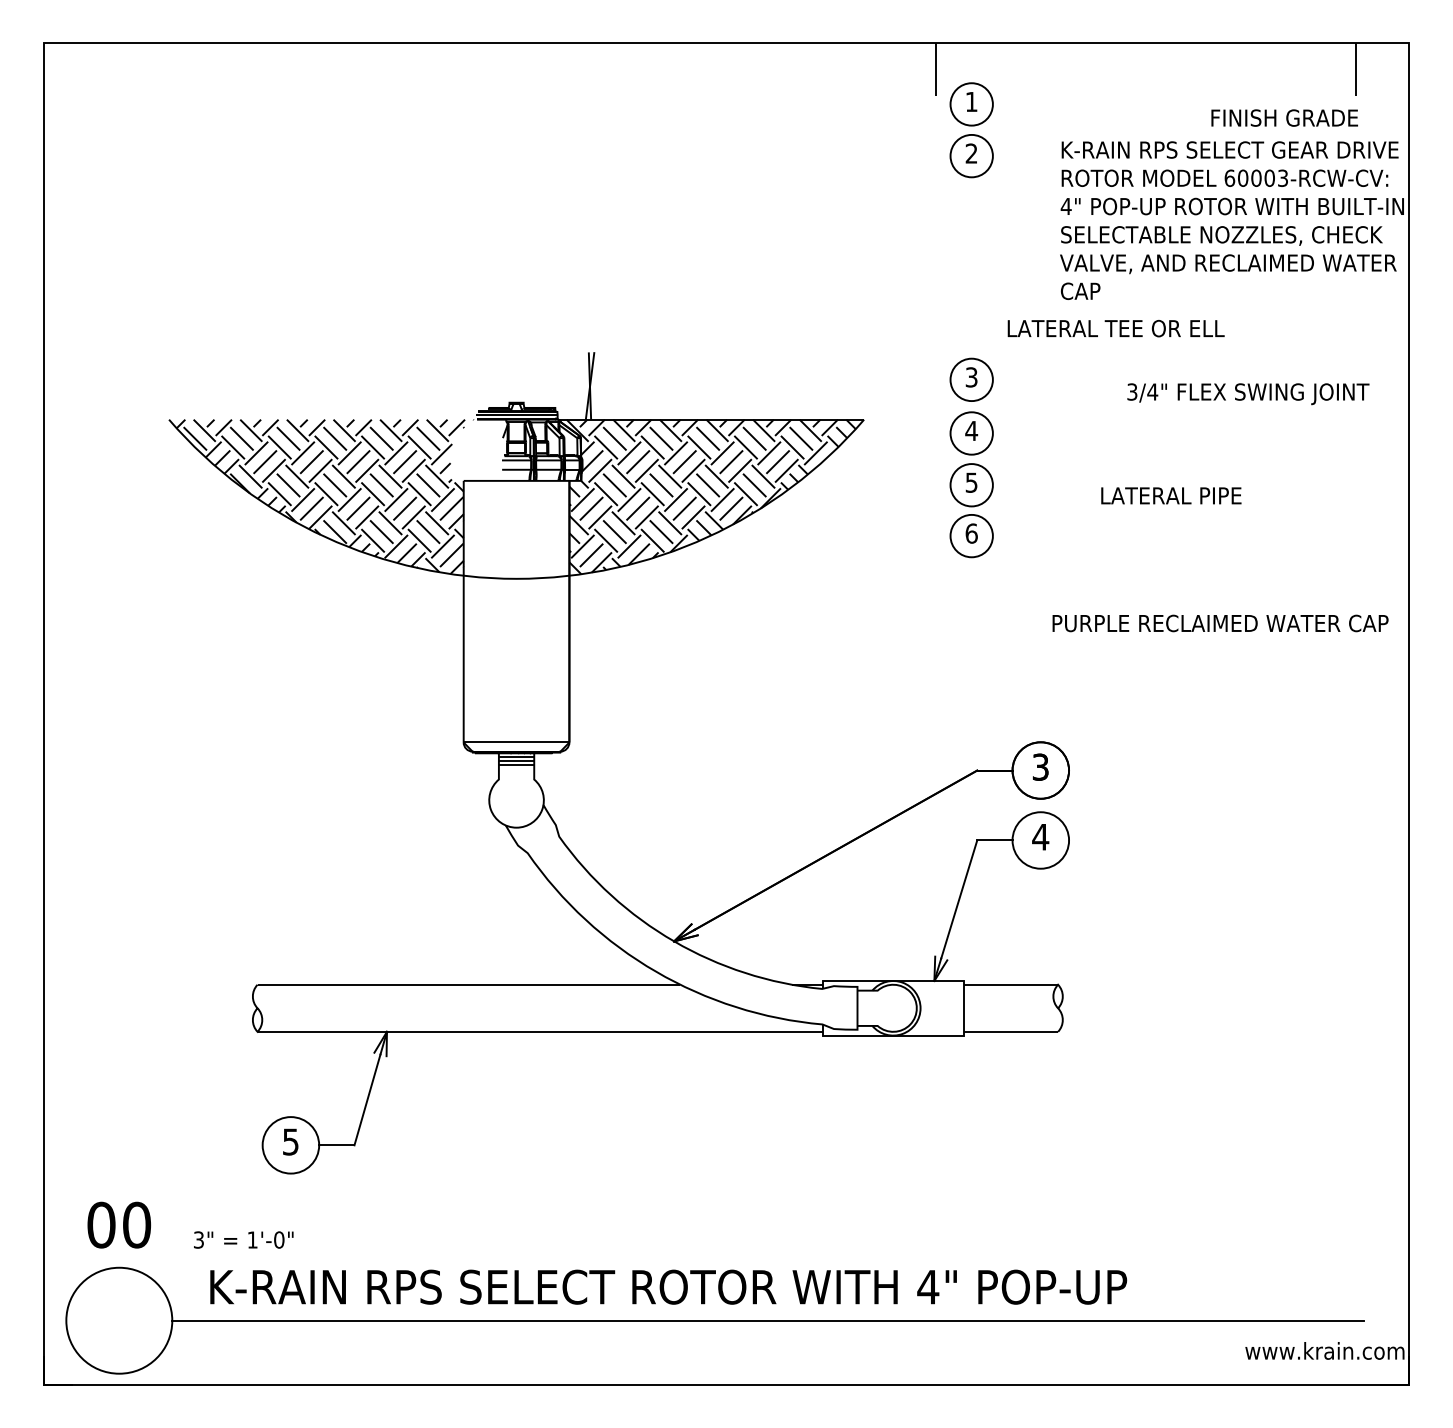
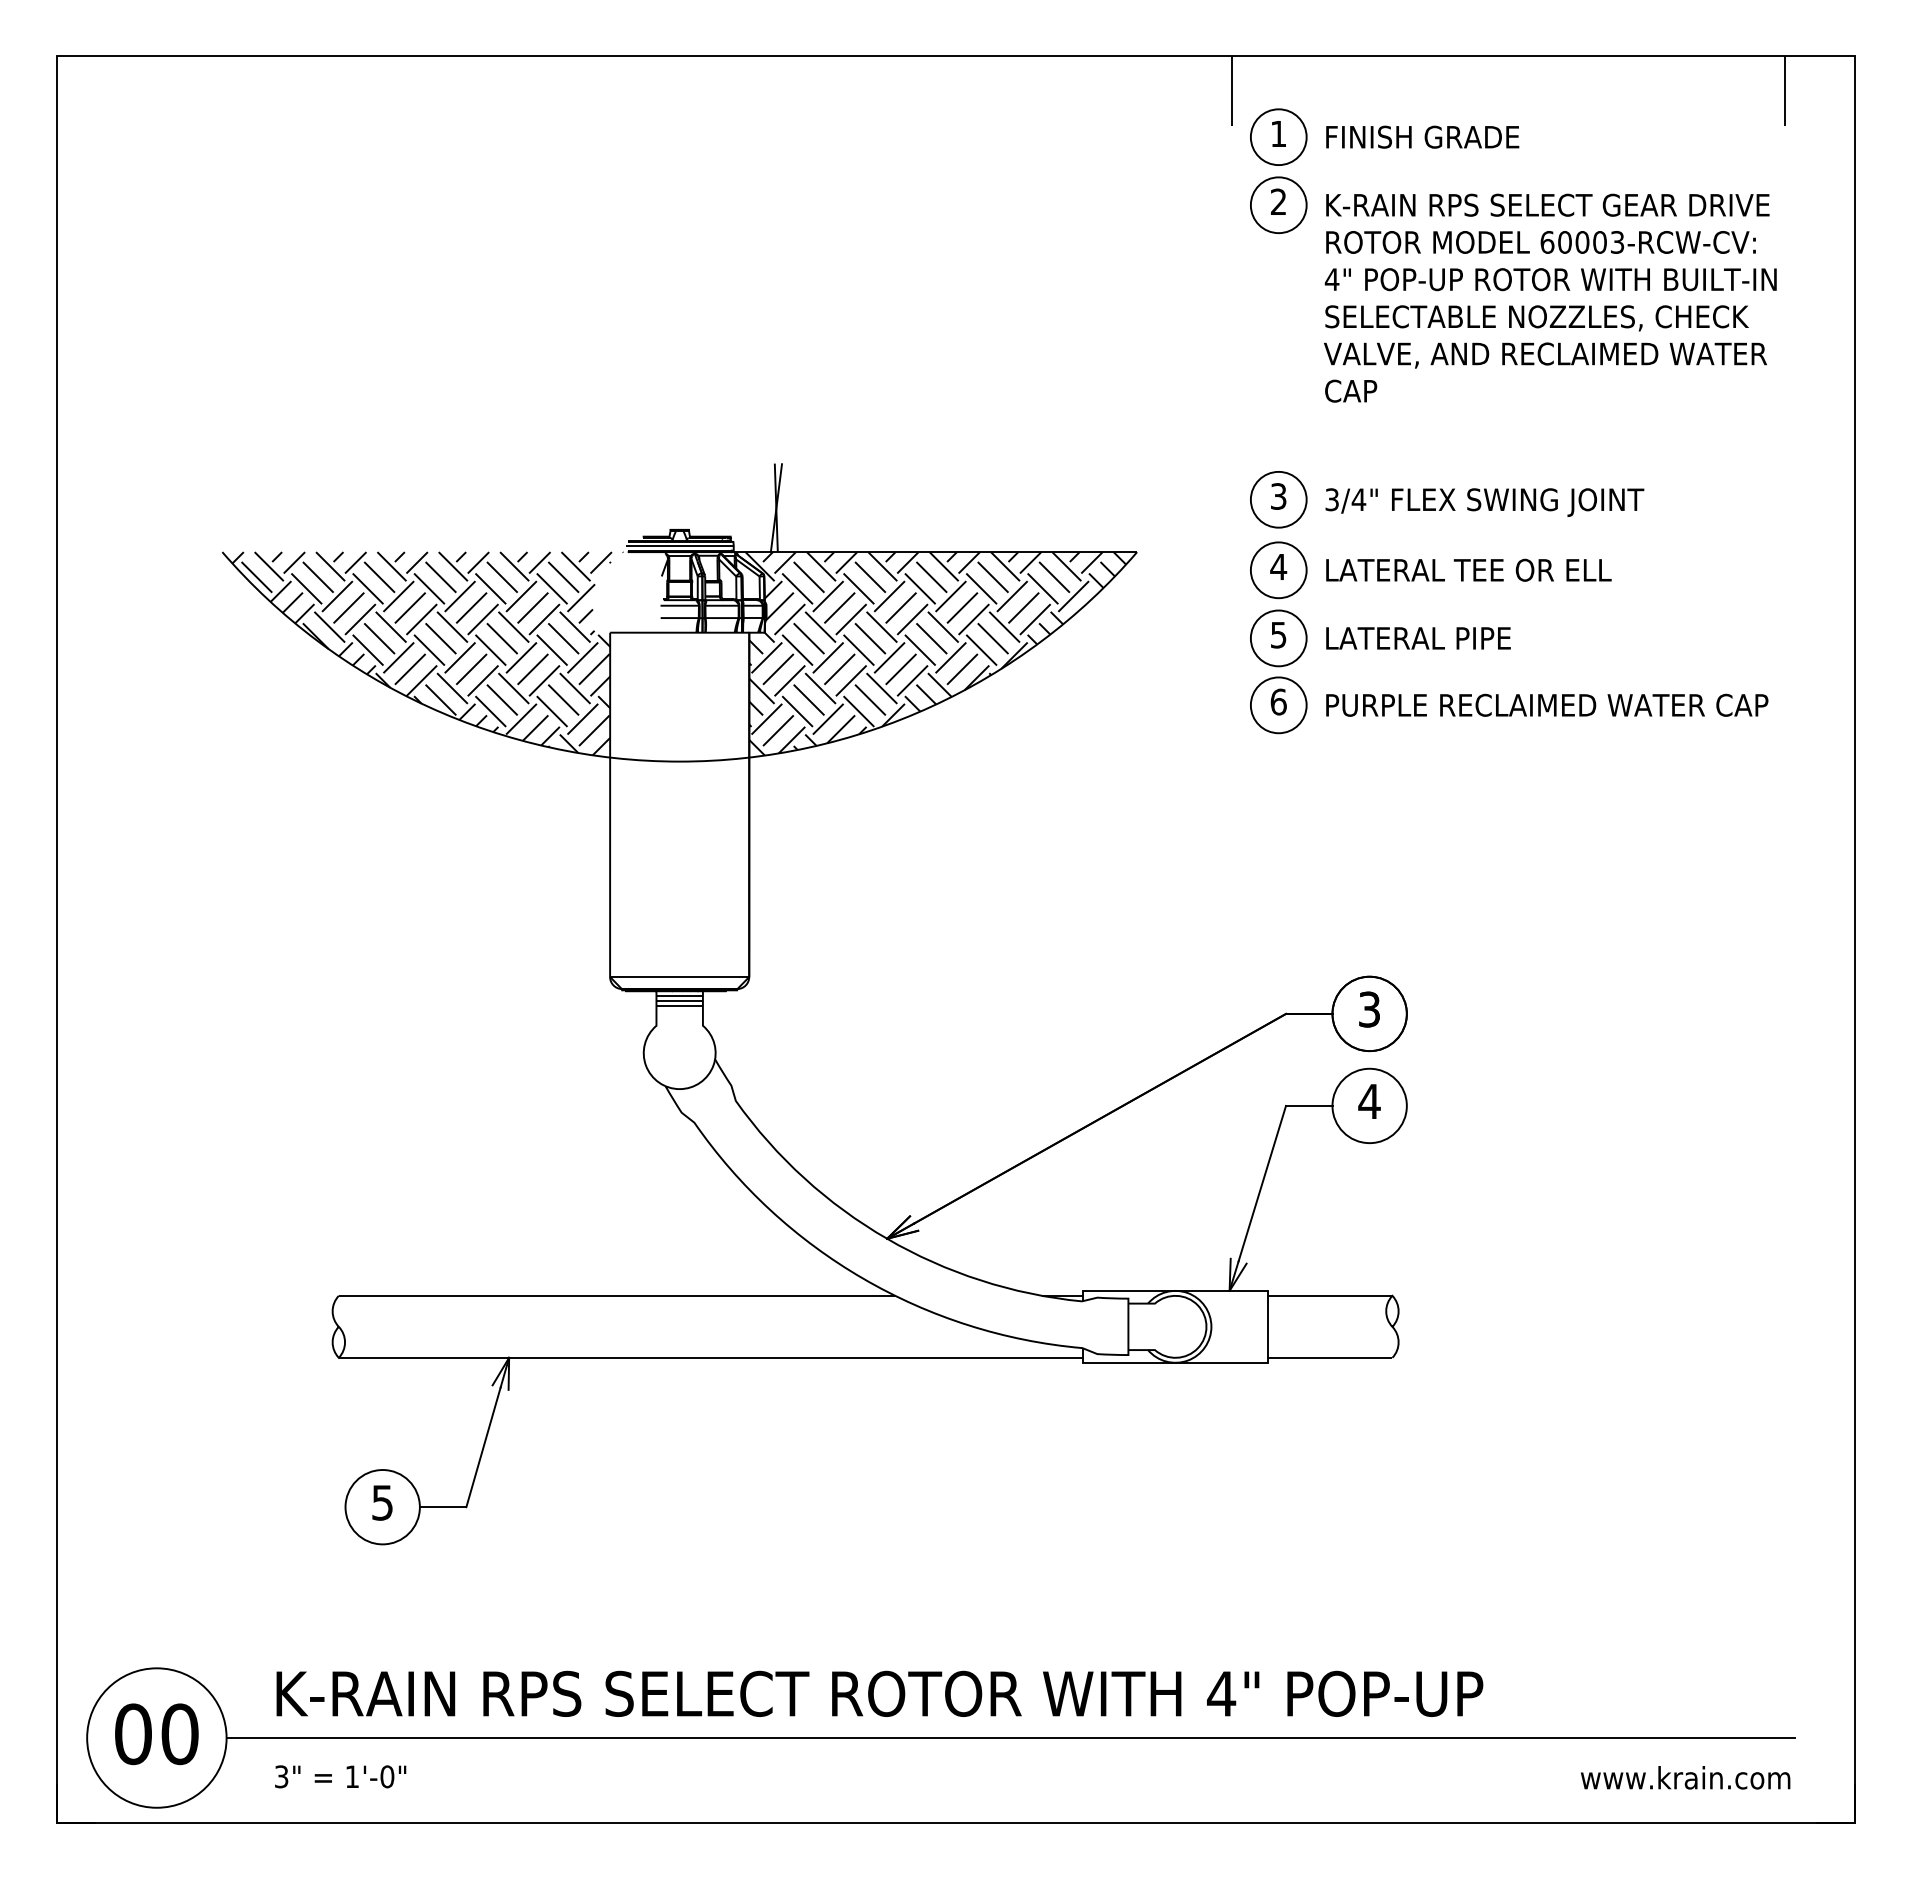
text: (1284, 117) -> (1422, 136), moved
text: (1232, 220) -> (1550, 297), moved
text: (1115, 328) -> (1468, 569), moved
text: (1248, 394) -> (1484, 502), moved
text: (1171, 495) -> (1418, 638), moved
text: (1220, 622) -> (1547, 704), moved
text: (119, 1225) -> (156, 1734), moved
text: (243, 1239) -> (340, 1776), moved
text: (1324, 1350) -> (1685, 1777), moved

